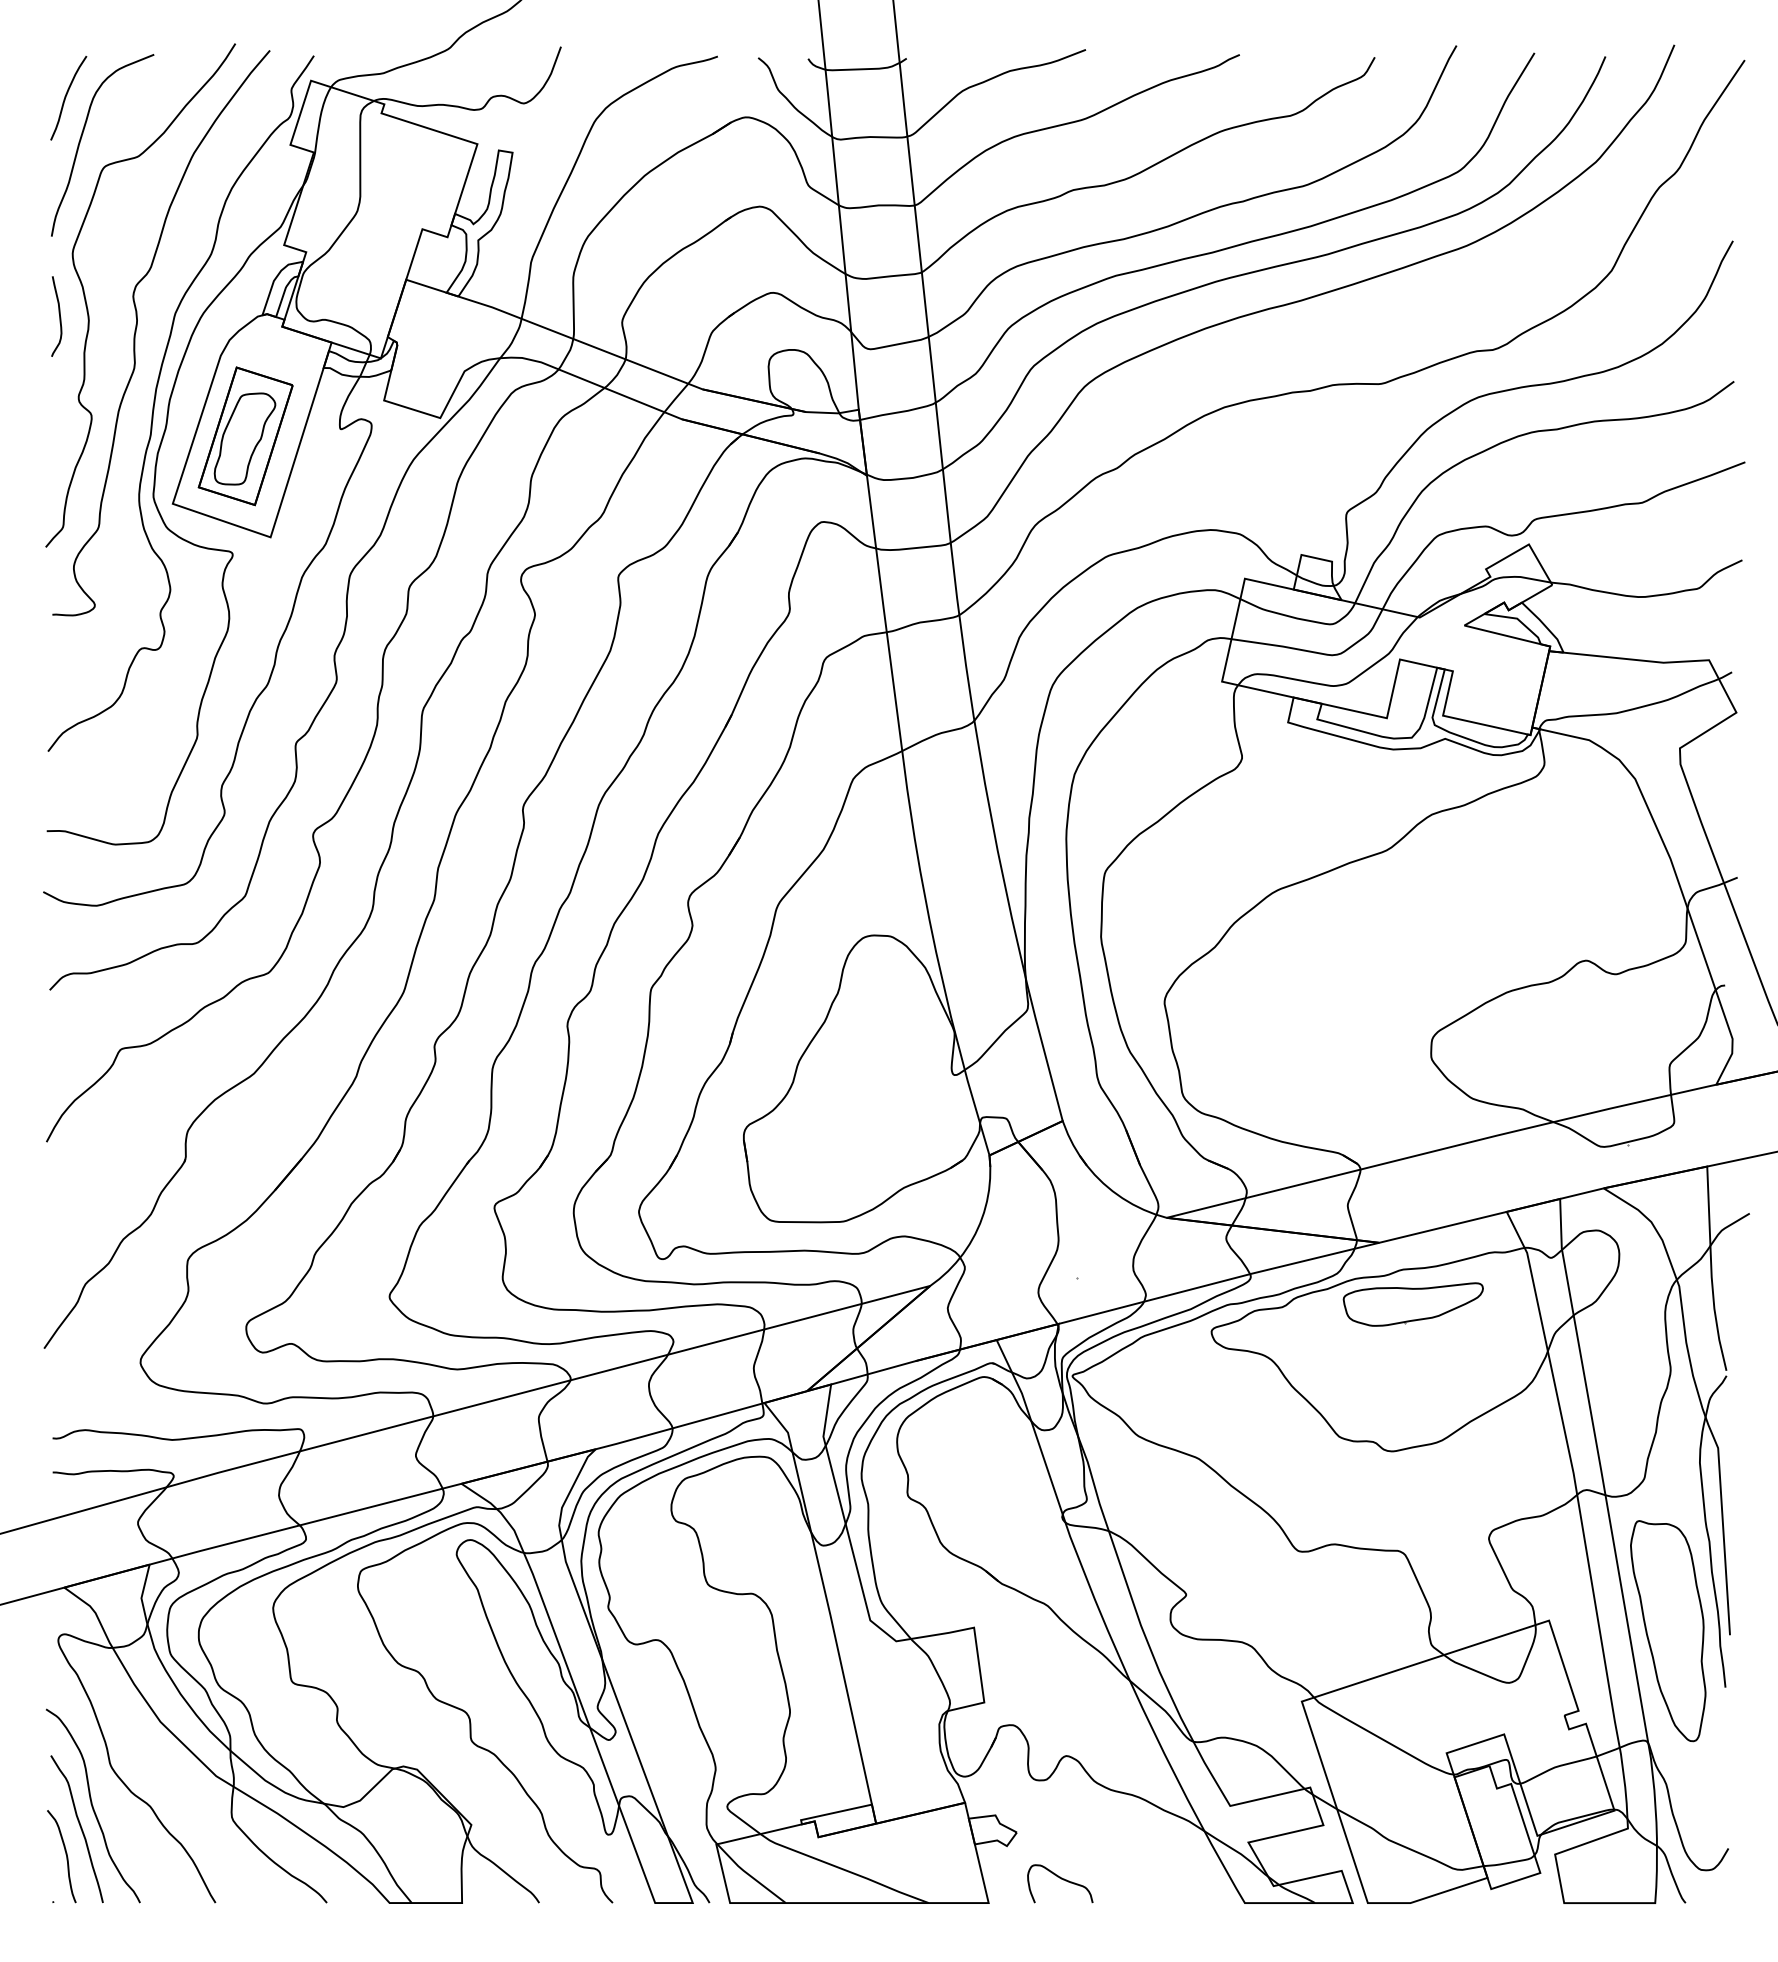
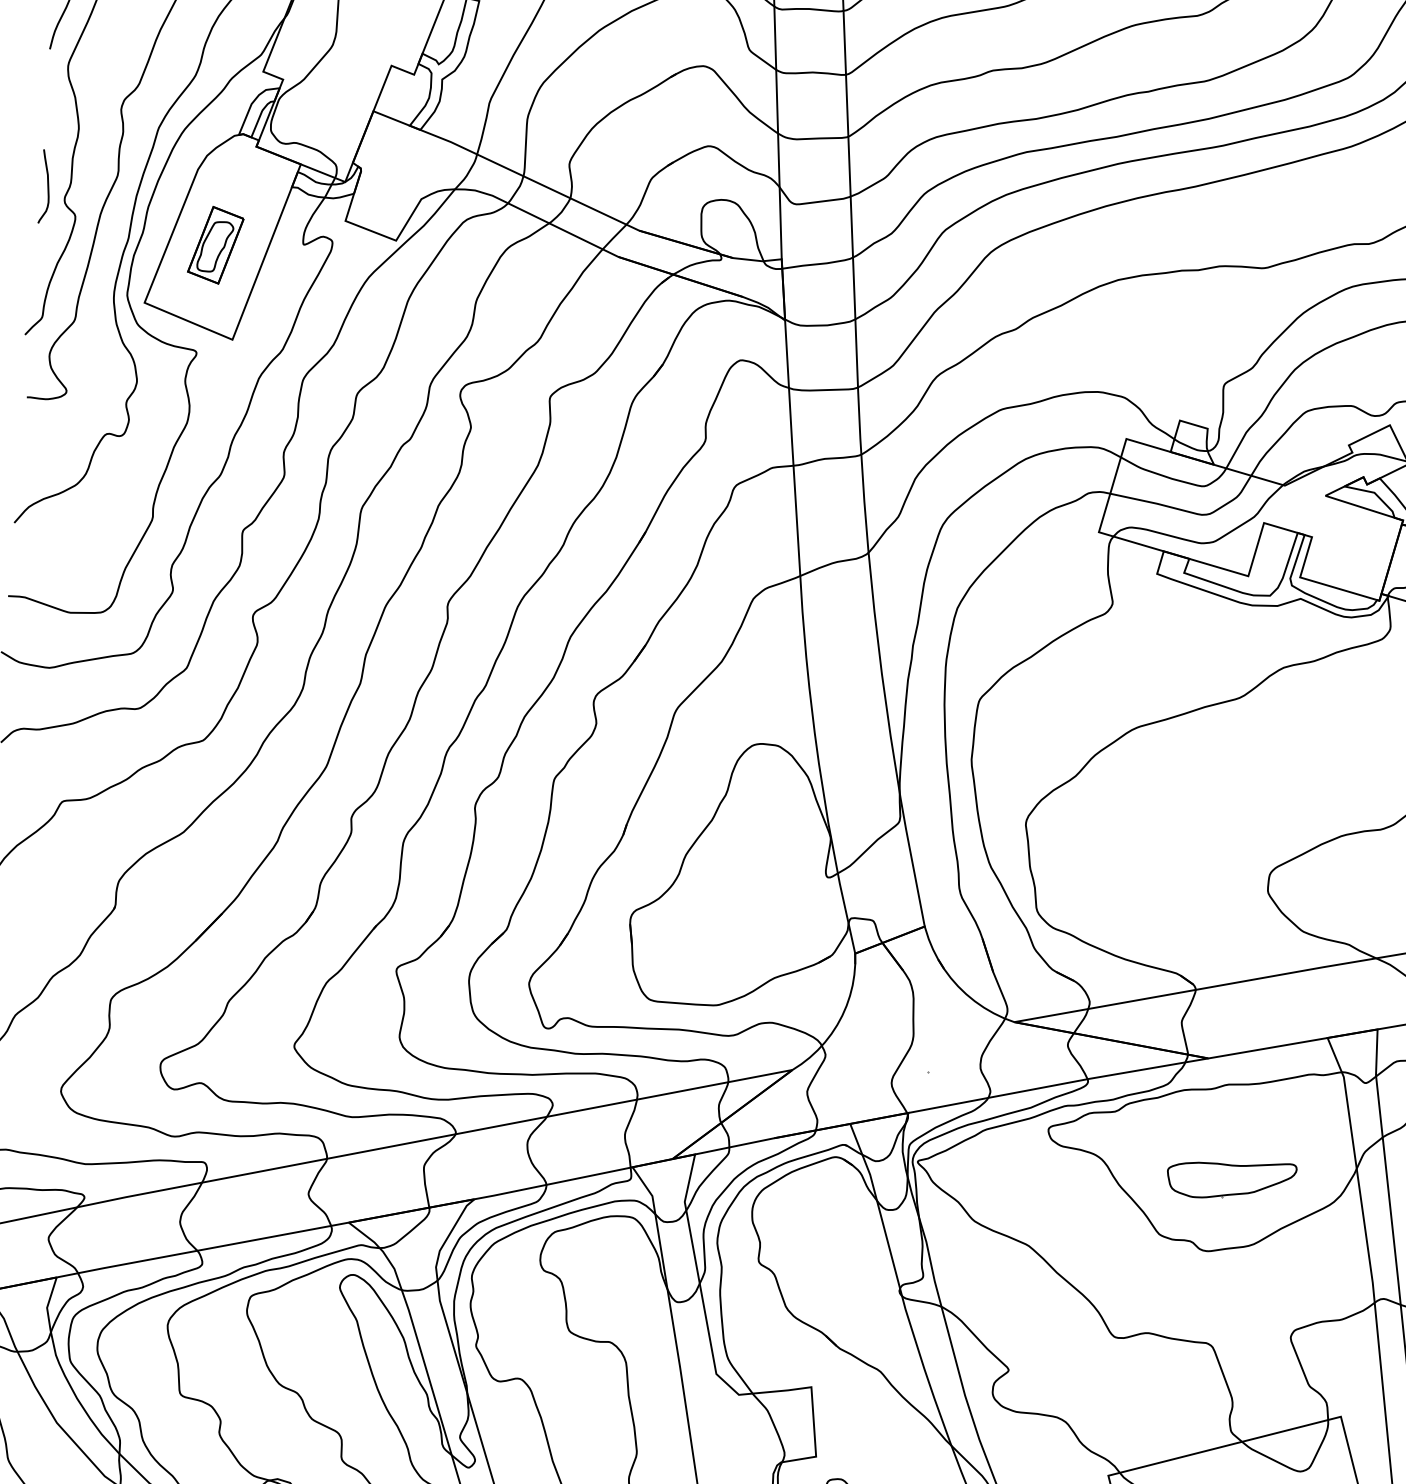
curve: (59, 316) -> (47, 186), moved
part: (245, 436) -> (215, 245), size x0.6
part: (1412, 1304) -> (1230, 1179), moved

